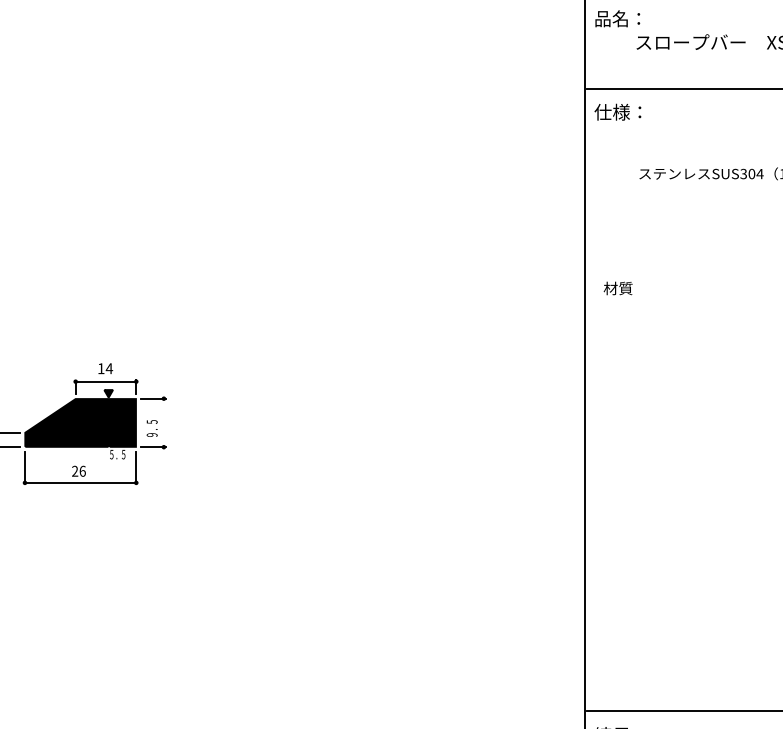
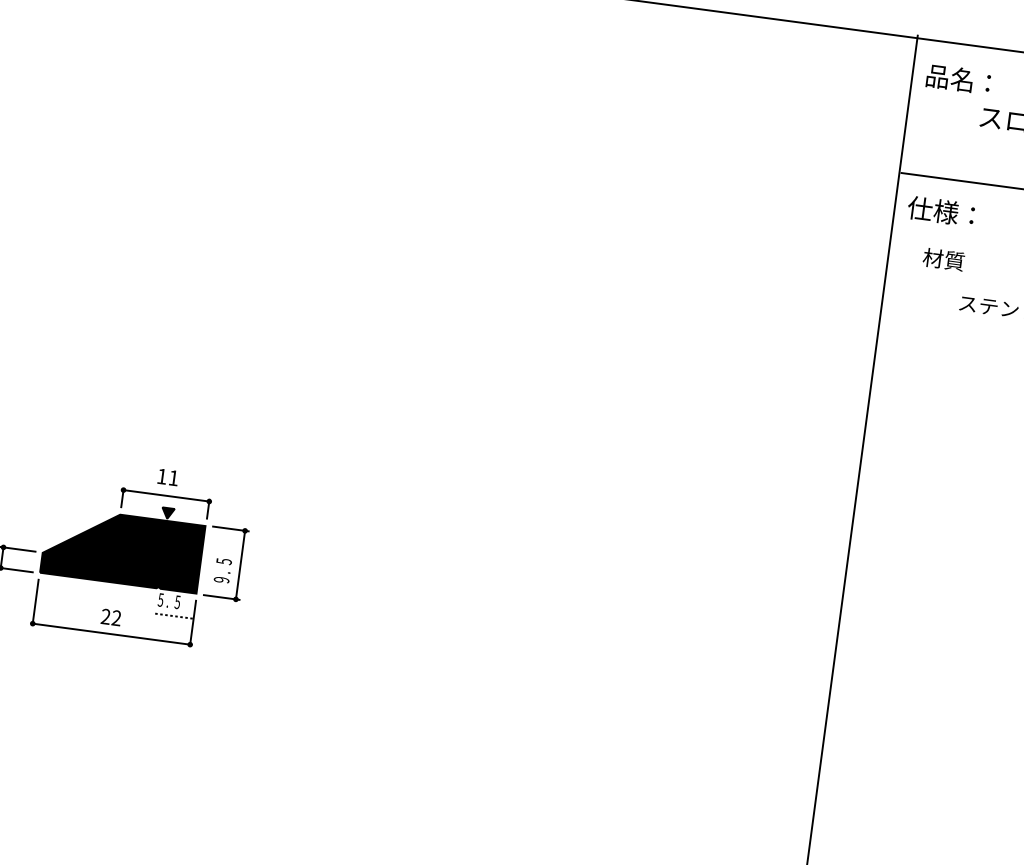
text: (617, 288) -> (942, 259), moved
text: (109, 368) -> (173, 477), 14 -> 11
line: (163, 422) -> (240, 564), added
line: (122, 464) -> (174, 616), added
text: (82, 470) -> (116, 616), 26 -> 22

